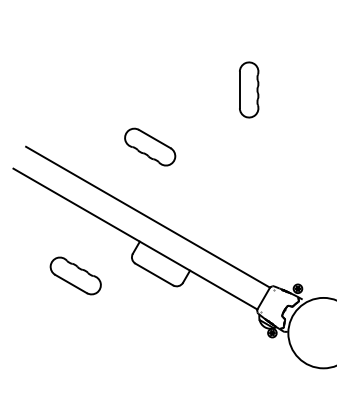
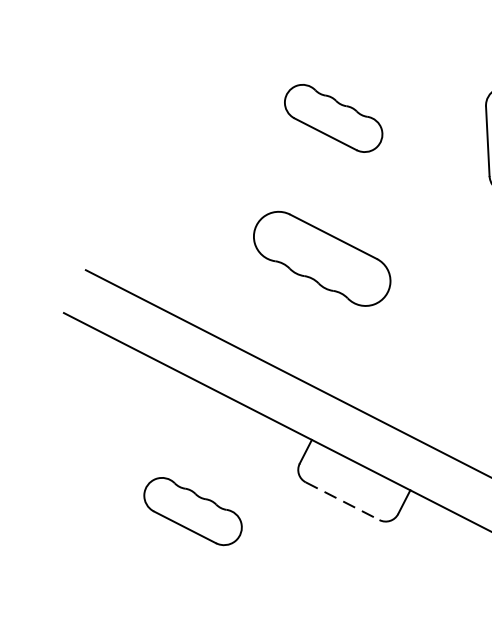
part: (159, 73) -> (333, 117), added
part: (150, 146) -> (322, 257), size x1.4
line: (154, 274) -> (342, 501), solid -> dashed

